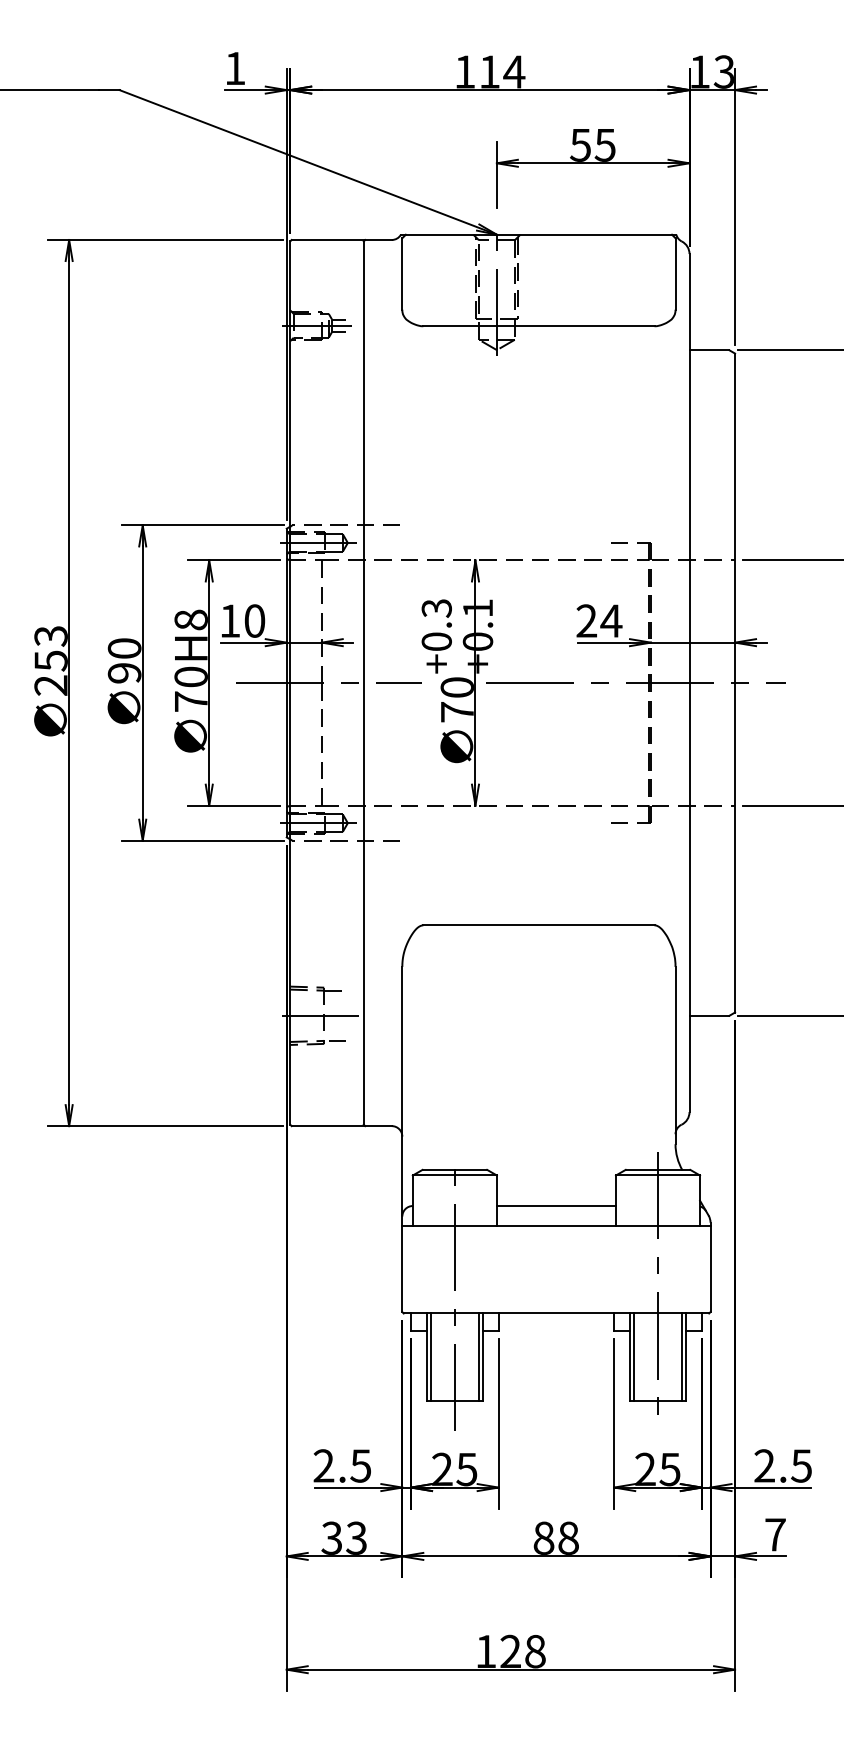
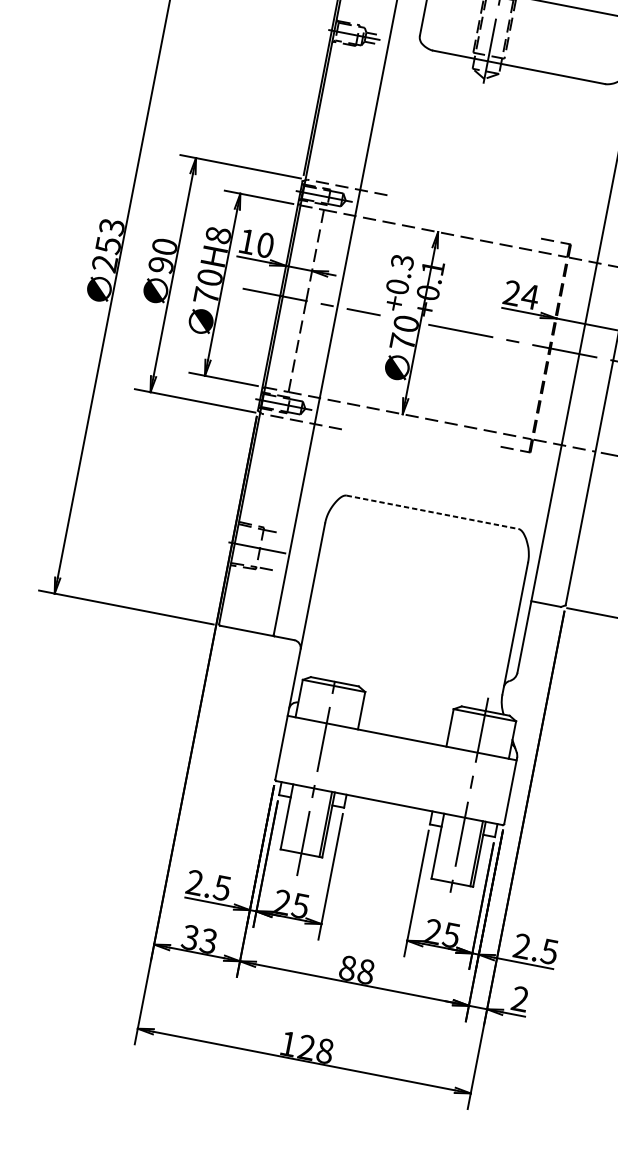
line: (538, 925) -> (432, 512), solid -> dashed
line: (555, 1206) -> (404, 723), removed
line: (430, 1357) -> (289, 817), removed
line: (633, 1357) -> (440, 846), removed
text: (775, 1534) -> (520, 998), 7 -> 2

